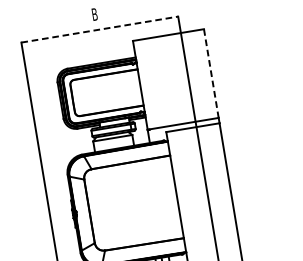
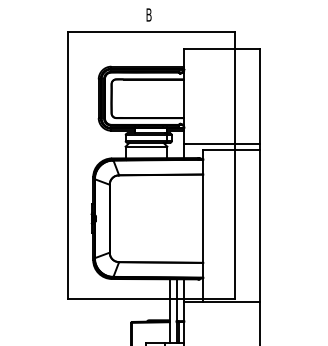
line: (99, 29) -> (151, 31), dashed -> solid
line: (211, 73) -> (260, 96), dashed -> solid

